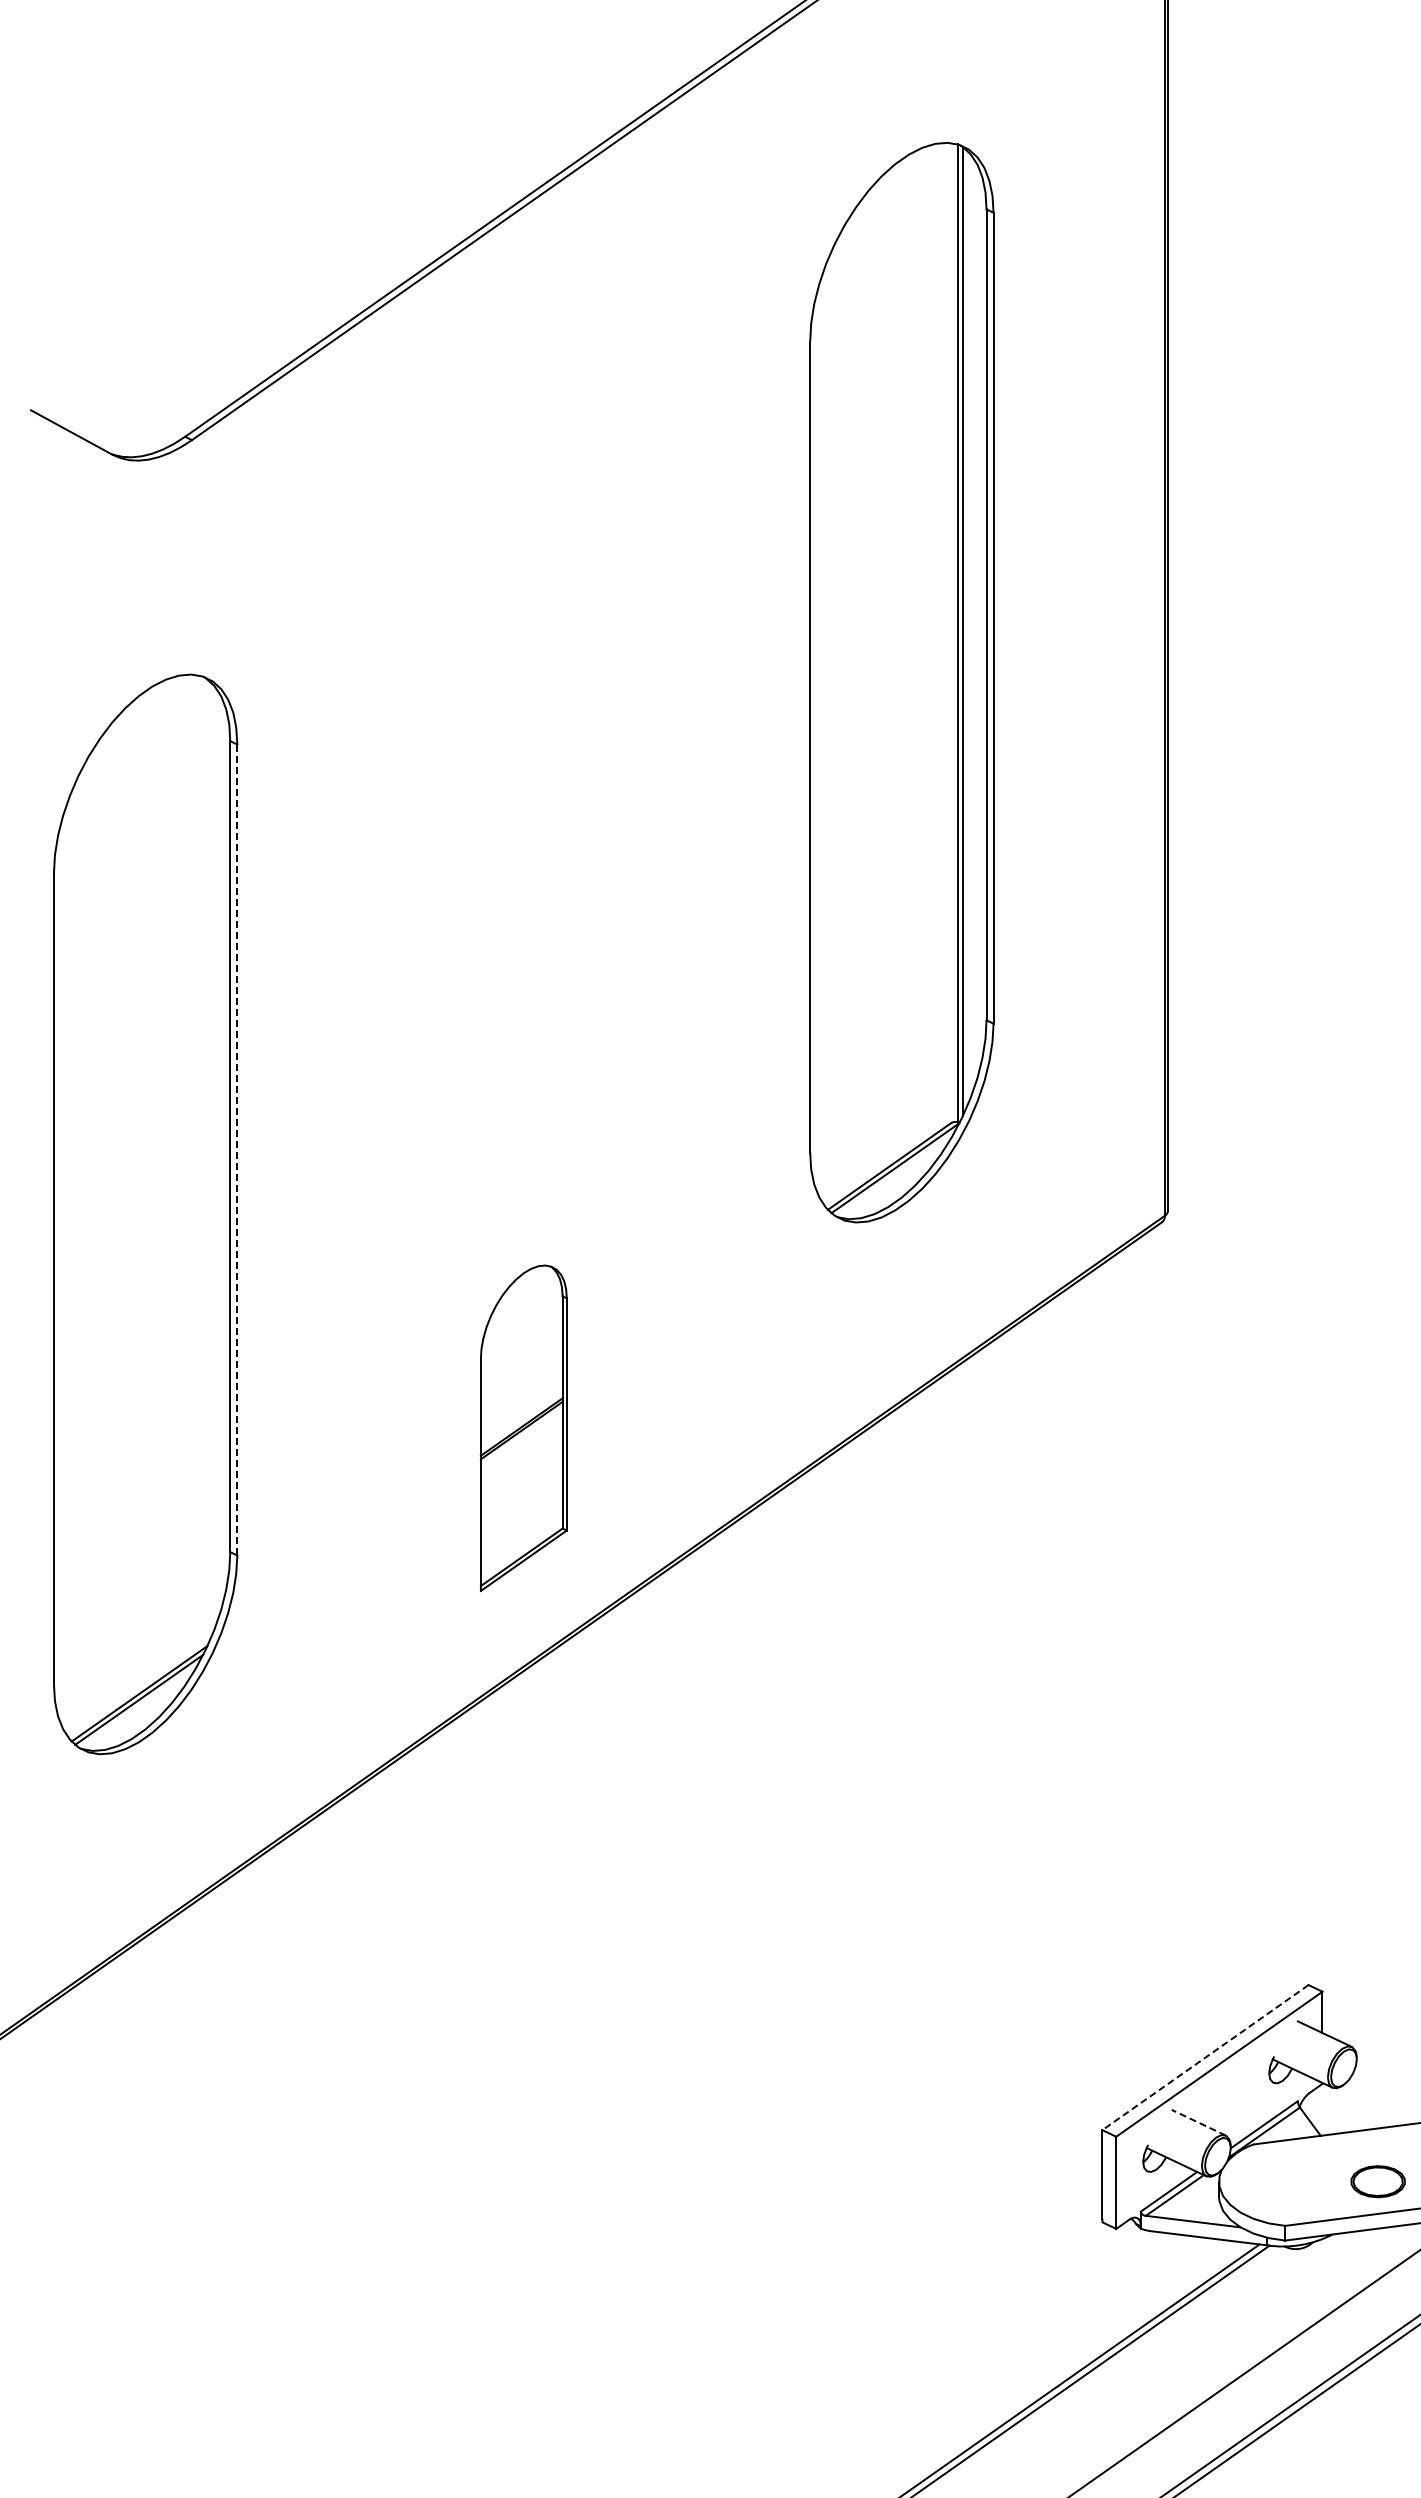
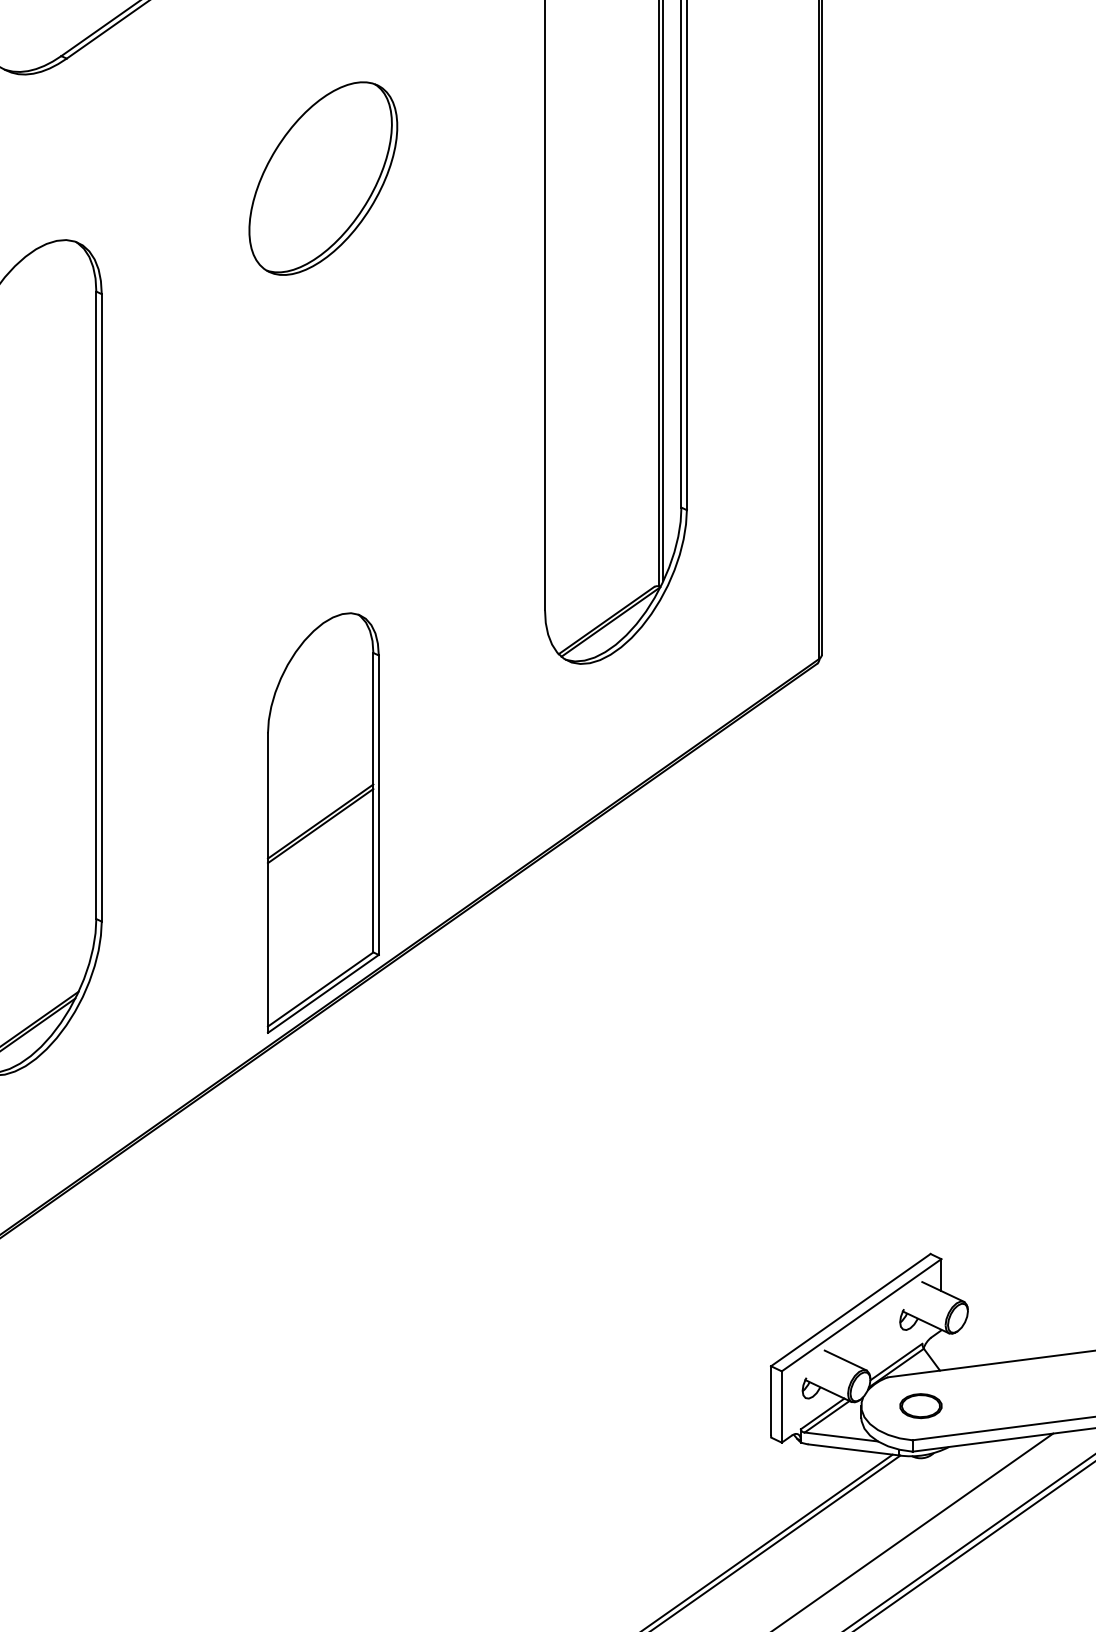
part: (523, 594) -> (323, 178), added
line: (237, 1149) -> (101, 607), dashed -> solid
part: (523, 1428) -> (323, 823), size x1.67
line: (1205, 2057) -> (850, 1310), dashed -> solid
line: (1198, 2122) -> (845, 1360), dashed -> solid
part: (1377, 2181) -> (920, 1405), moved

